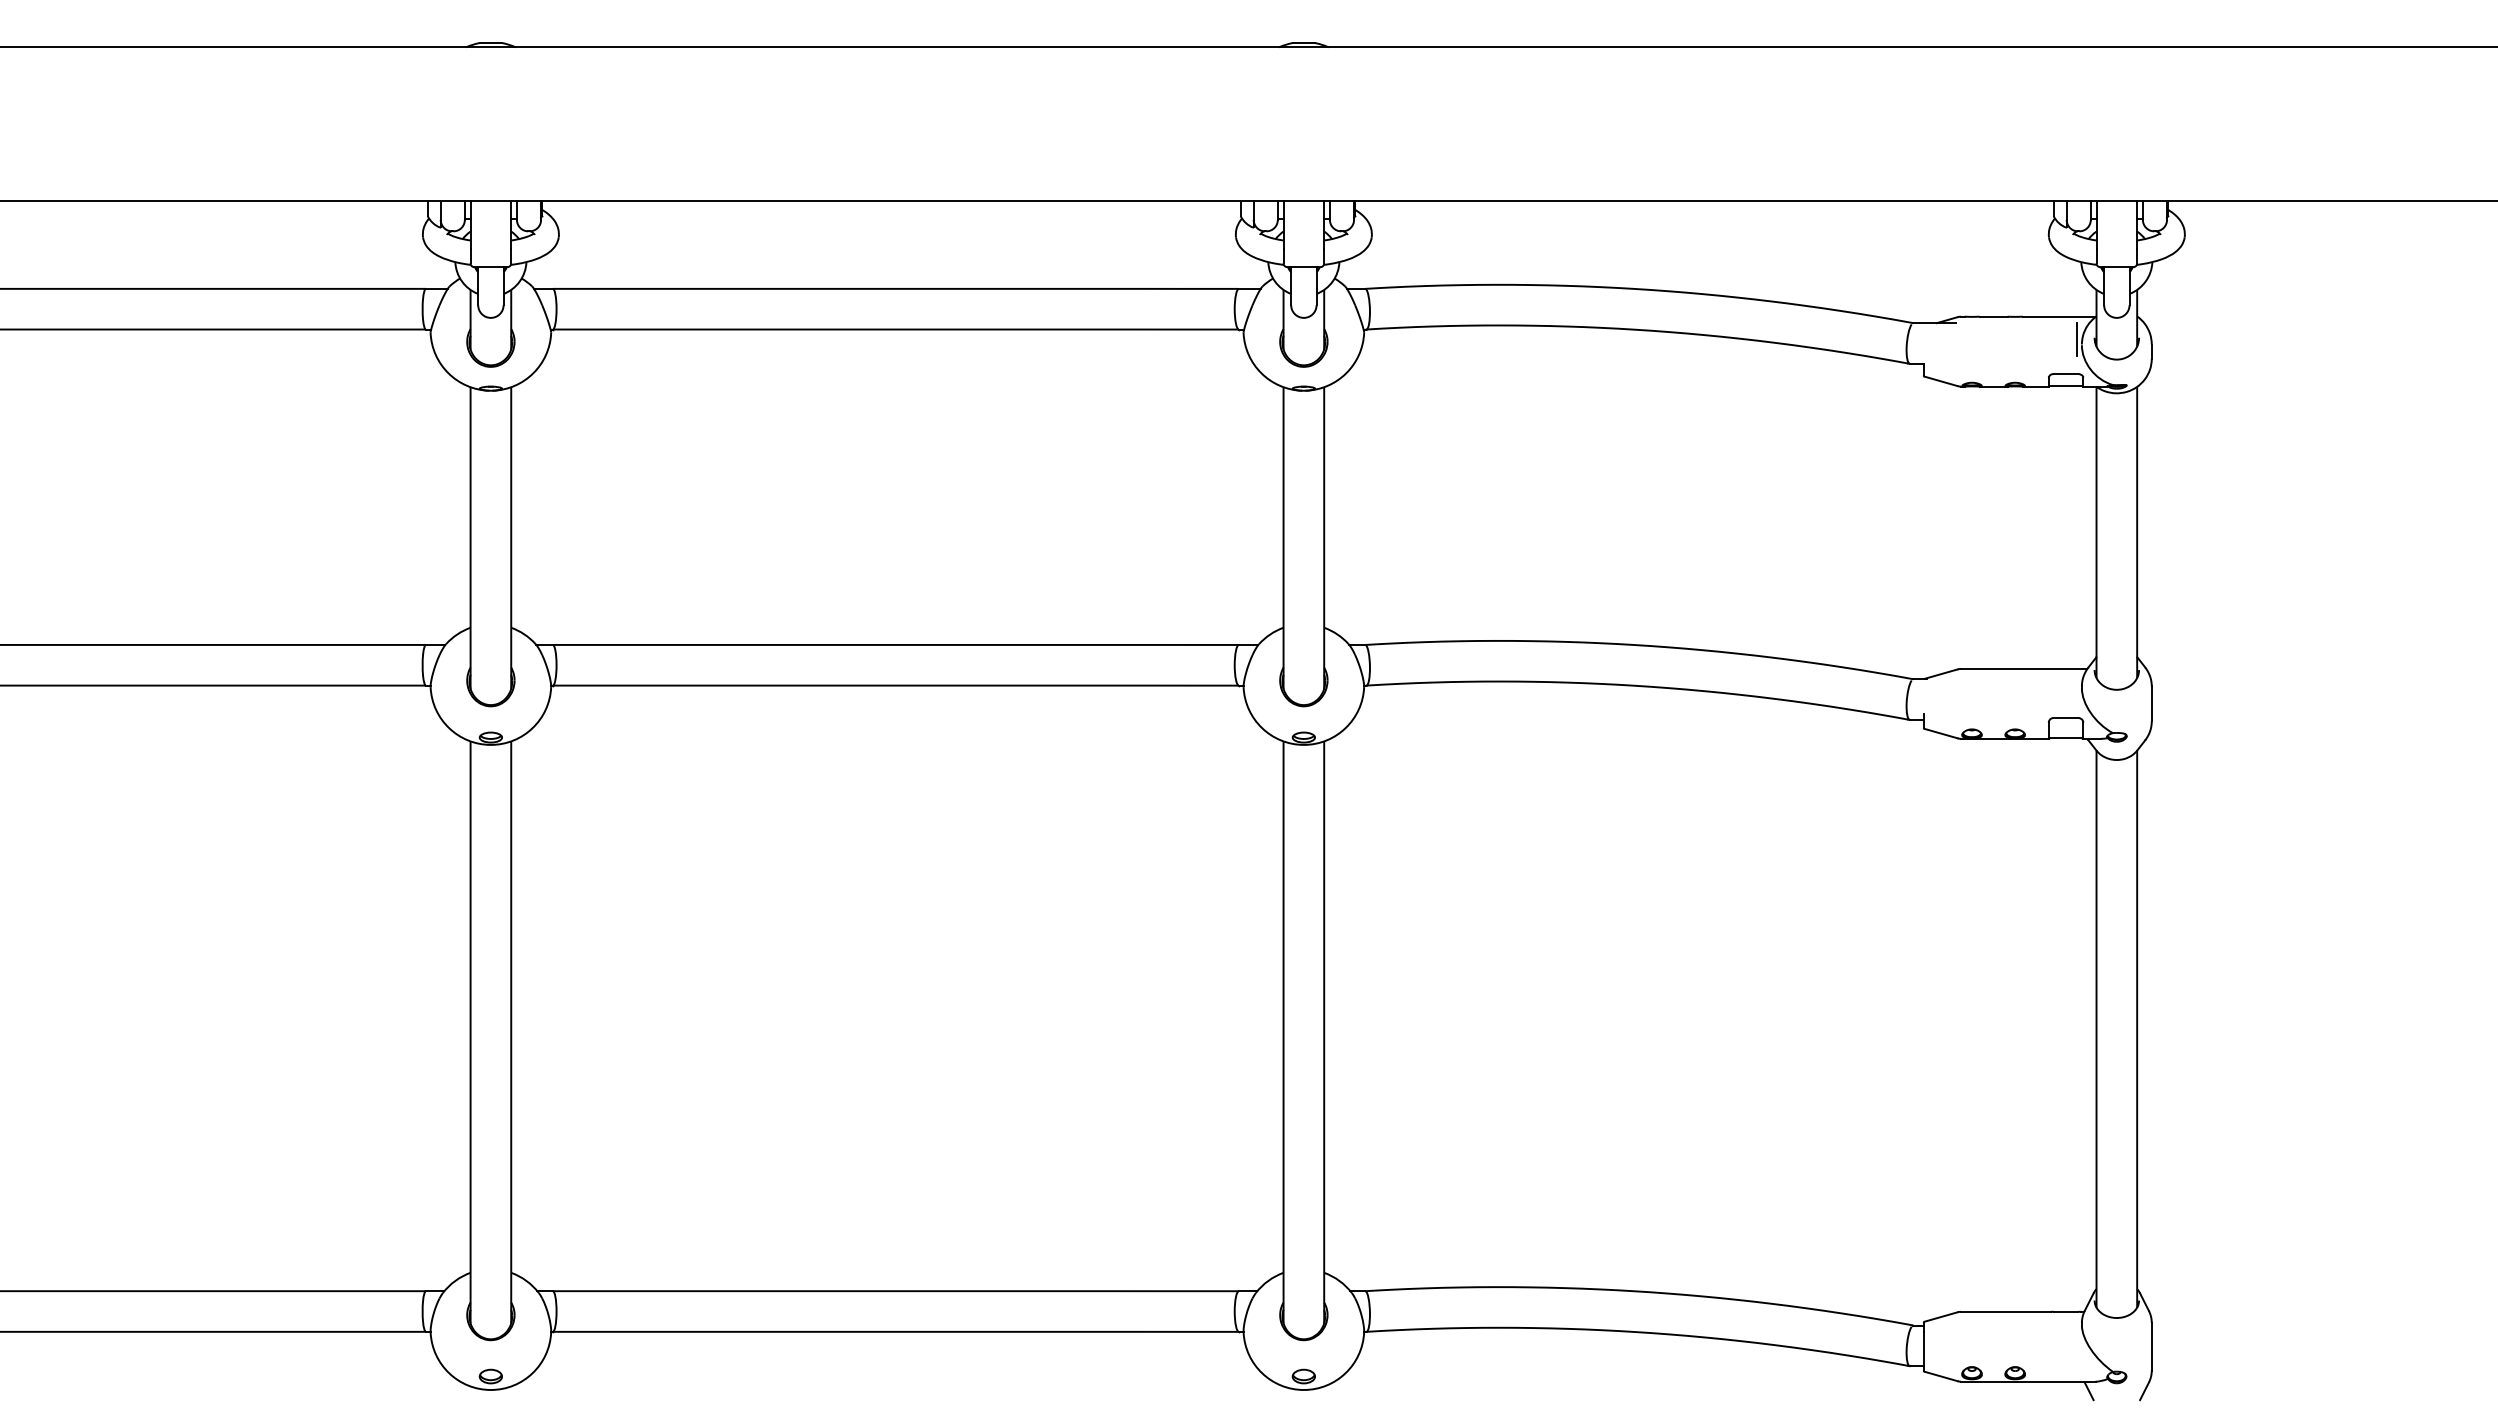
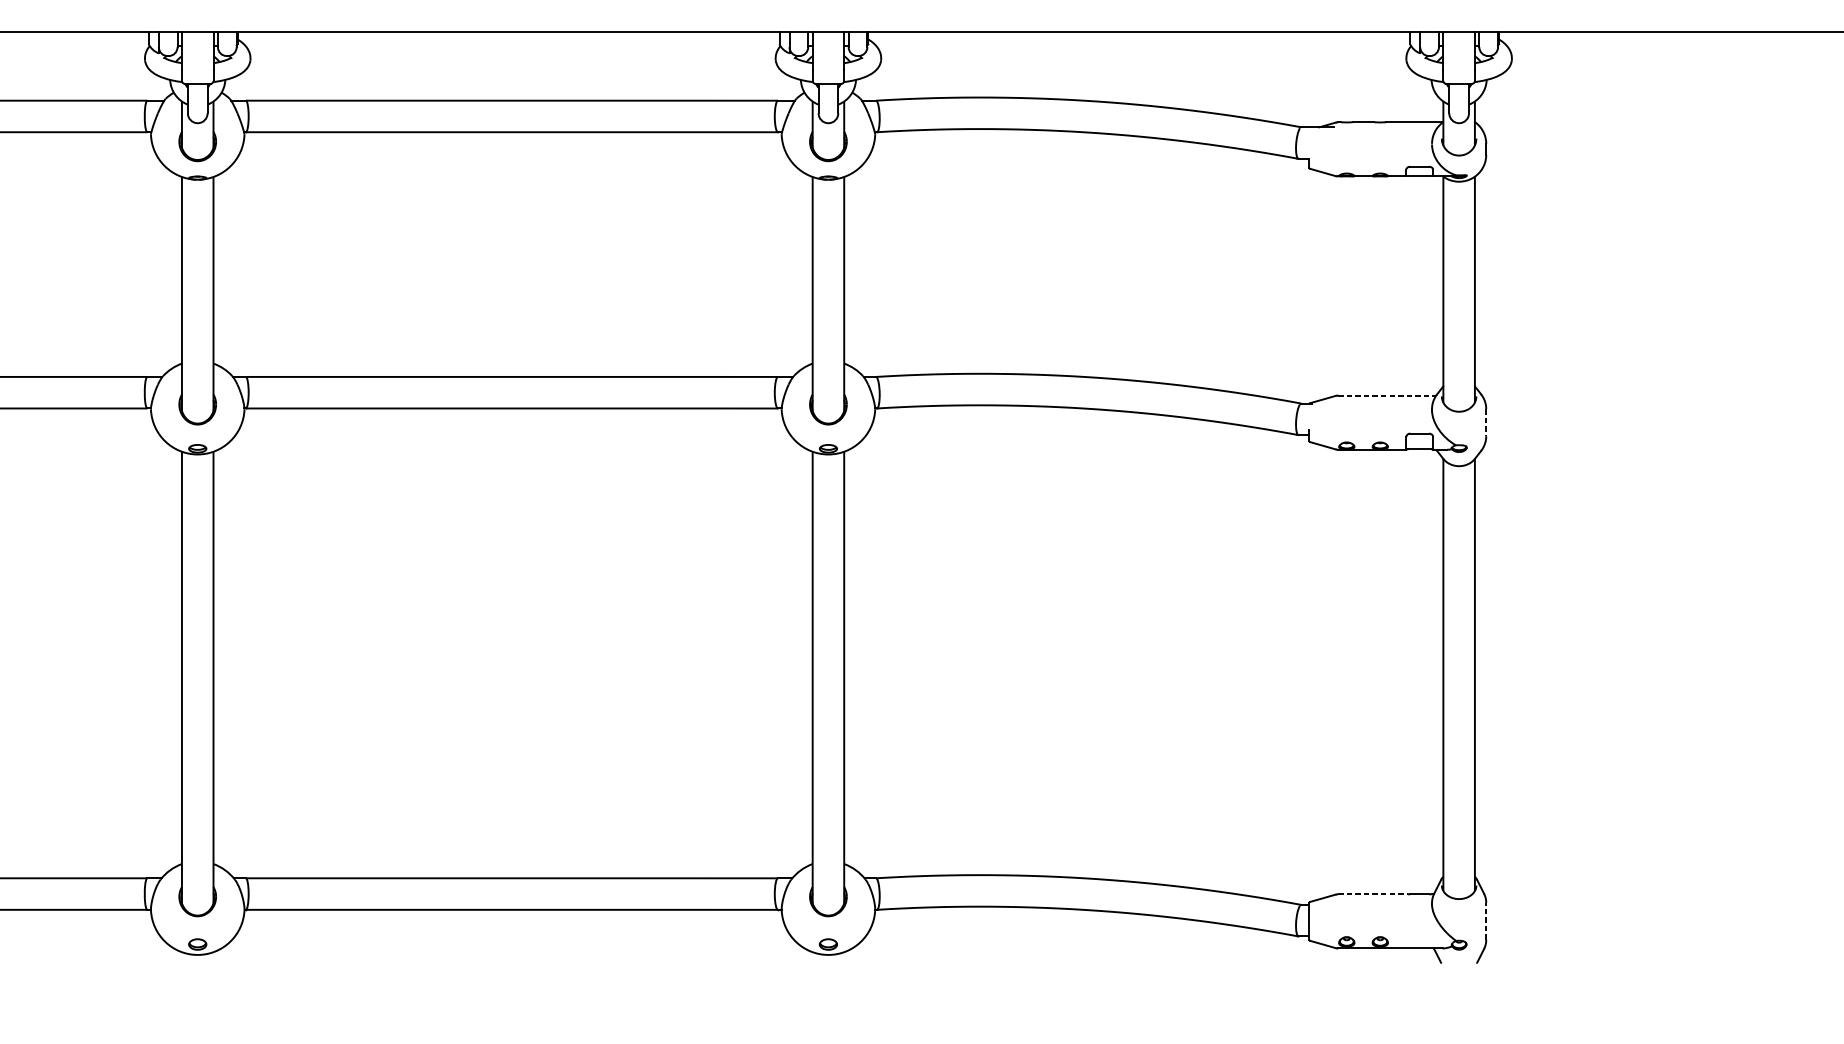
line: (2076, 339) -> (1427, 139), removed
line: (2024, 668) -> (1387, 395), solid -> dashed
line: (2151, 704) -> (1486, 423), solid -> dashed
line: (2005, 1311) -> (1372, 894), solid -> dashed
line: (2151, 1346) -> (1486, 921), solid -> dashed

